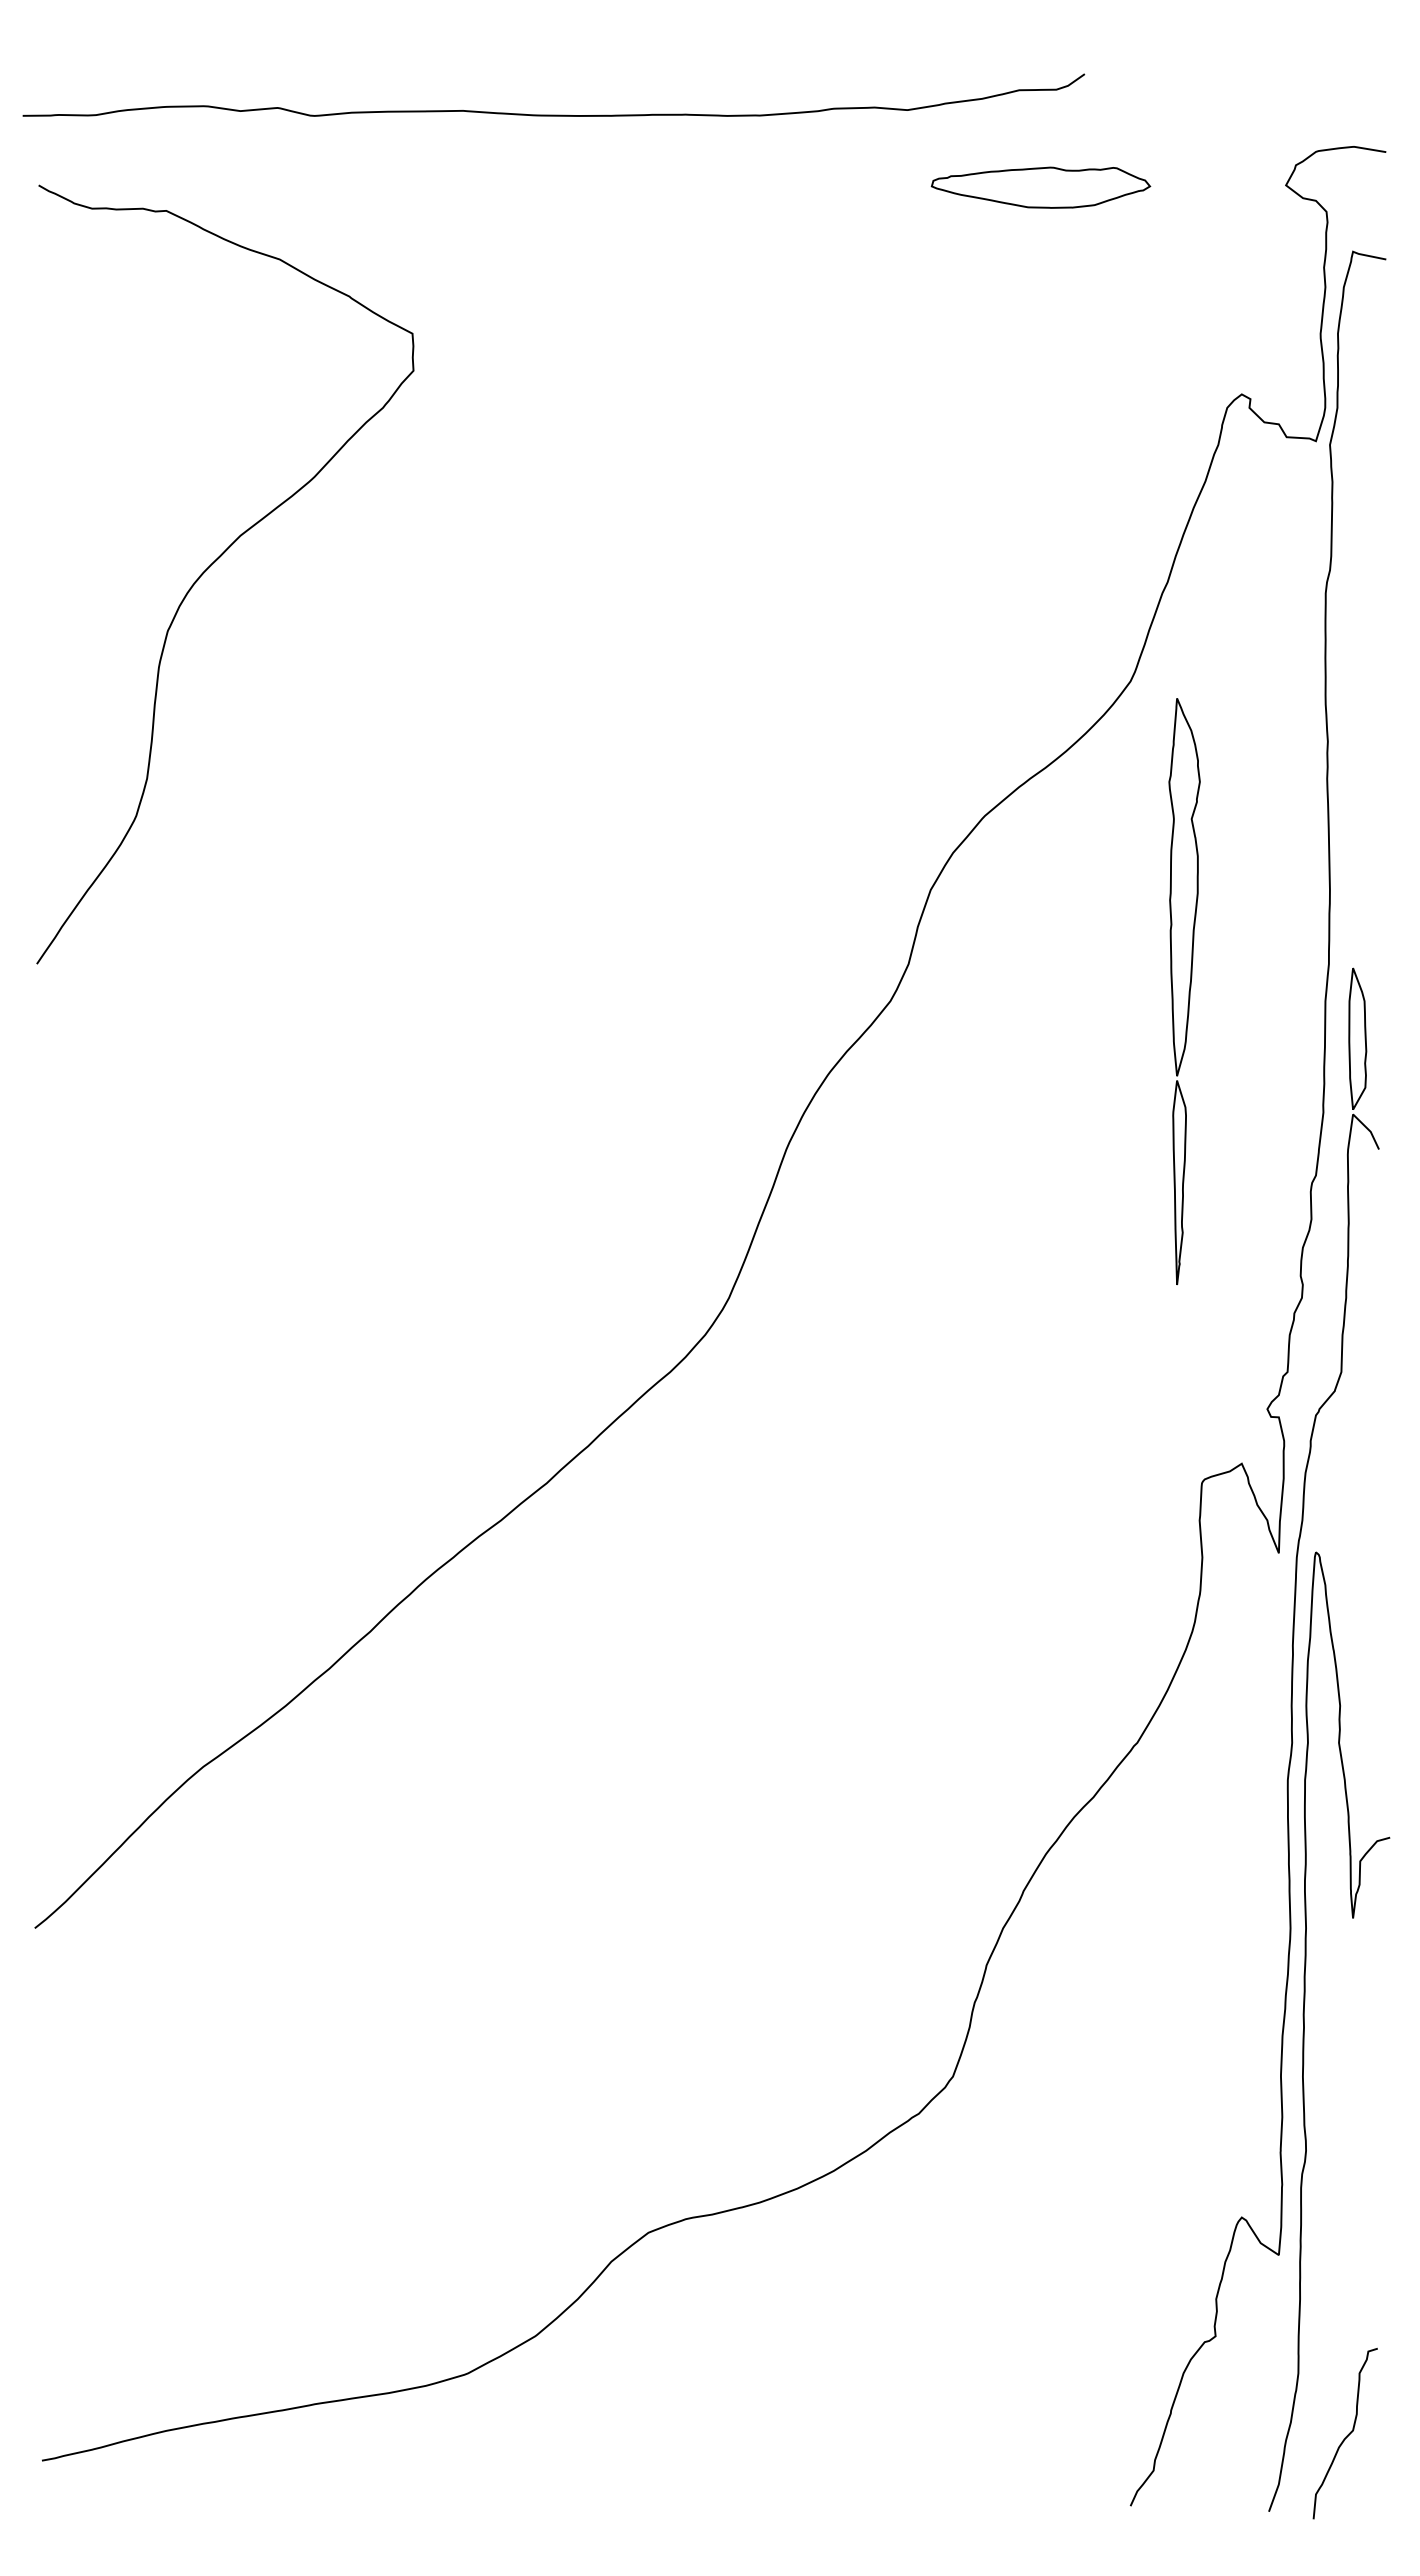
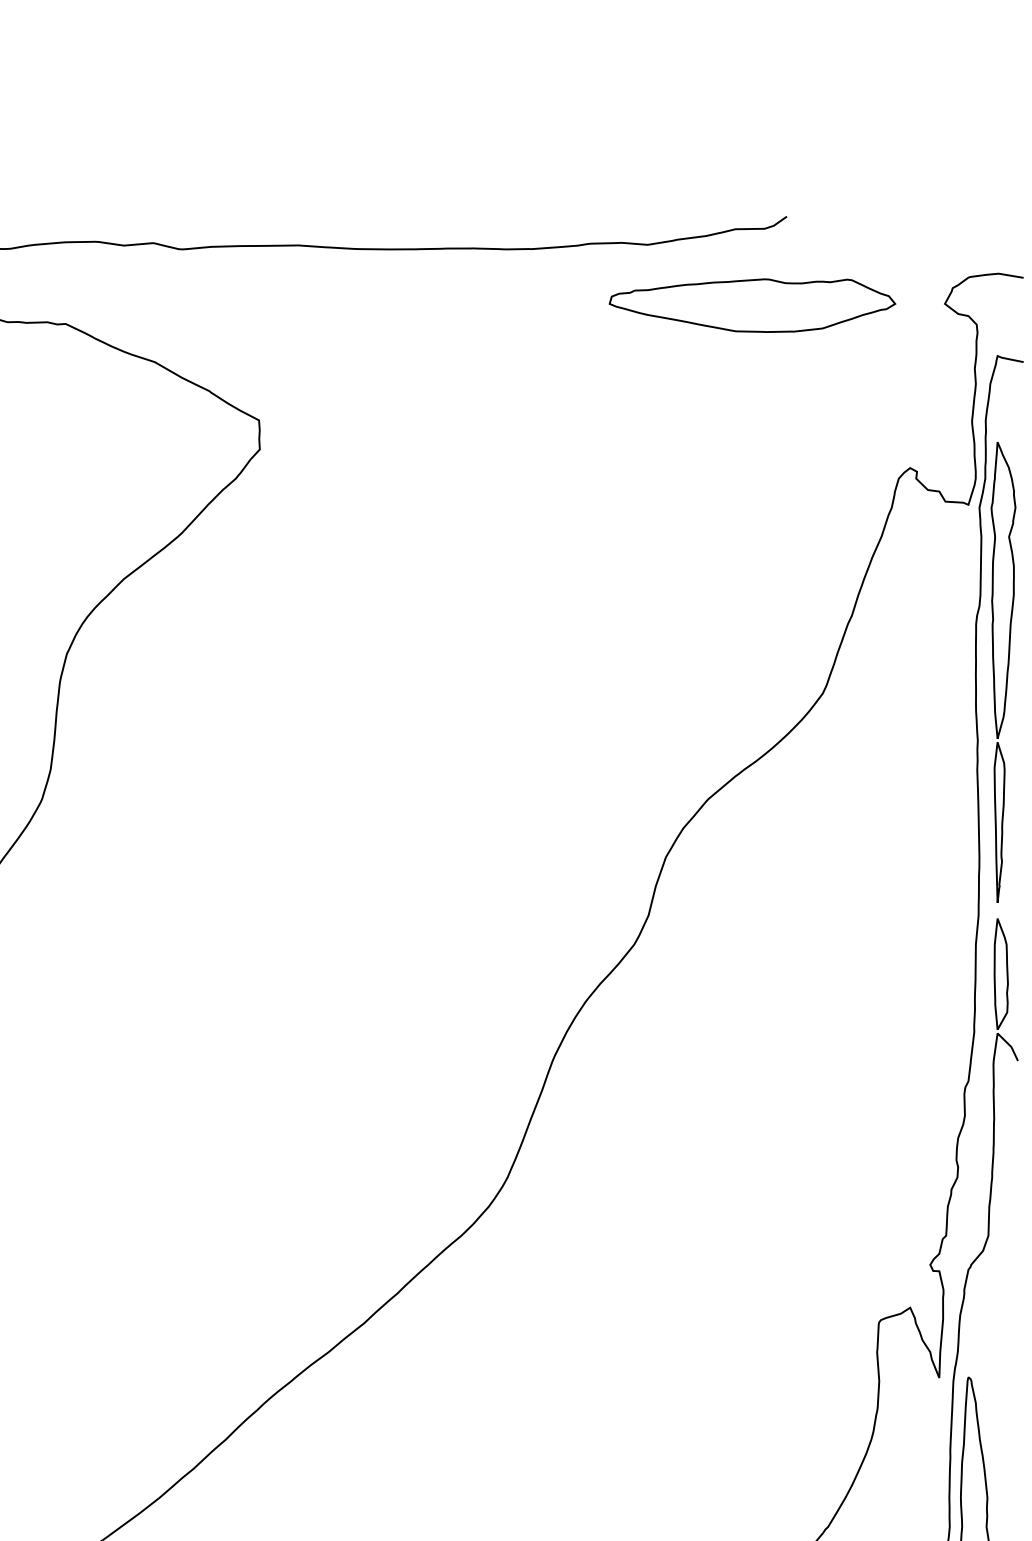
part: (1040, 187) -> (752, 305), size x1.67
part: (1184, 991) -> (1003, 672), moved

